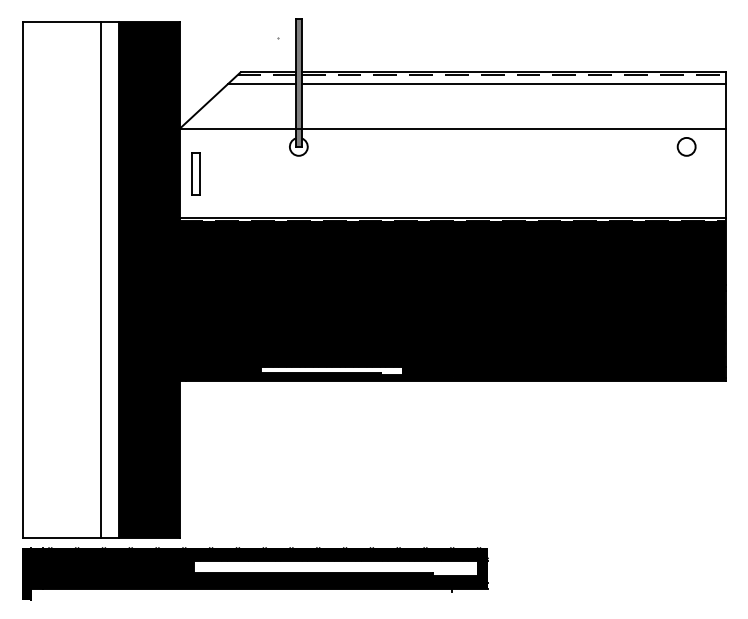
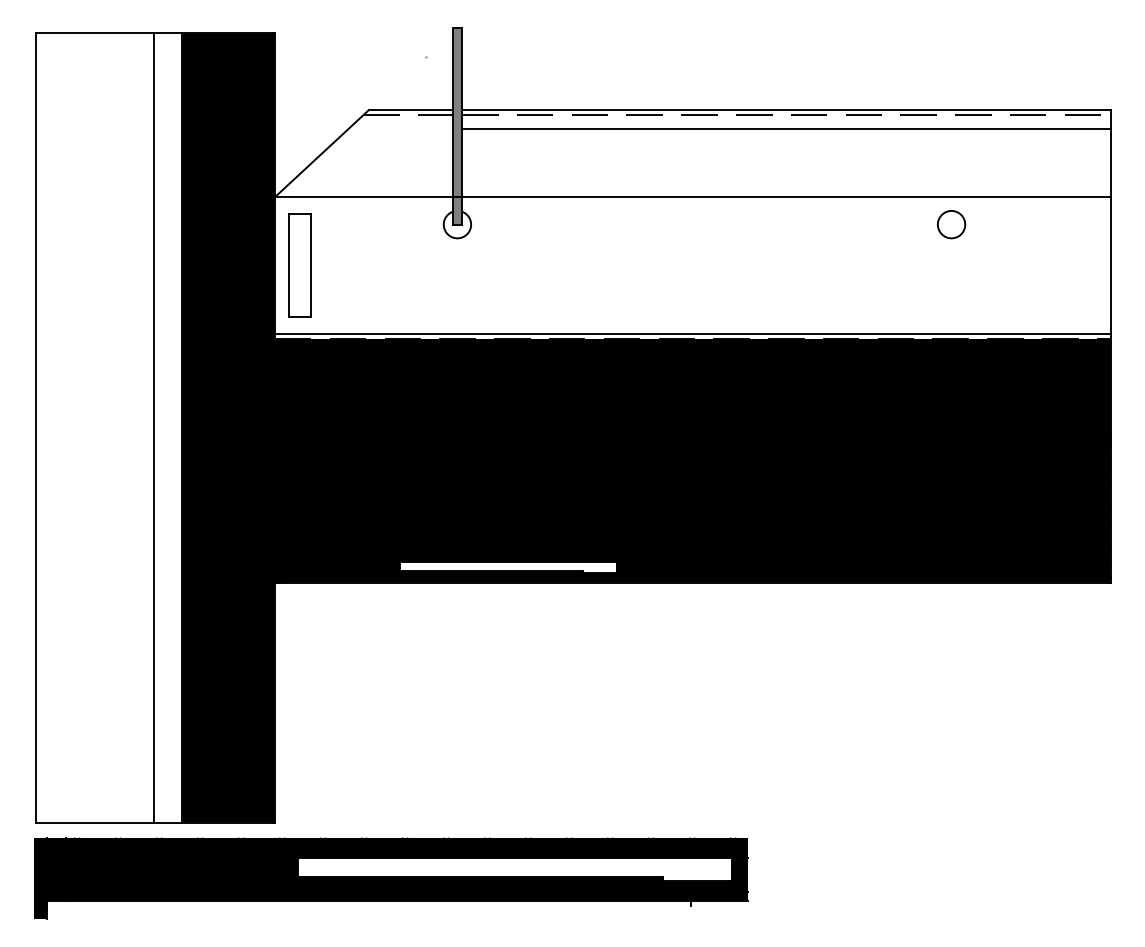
line: (261, 84) -> (400, 129), removed
circle: (686, 146) -> (951, 224), moved
part: (195, 173) -> (299, 265), size x1.6

